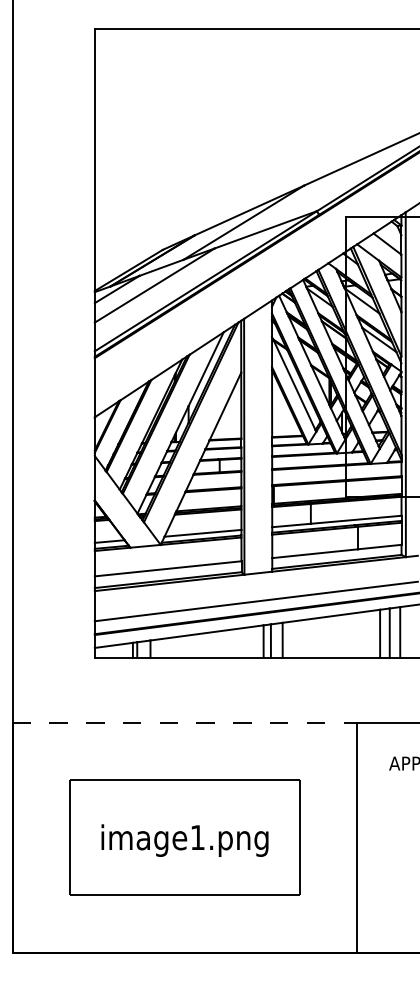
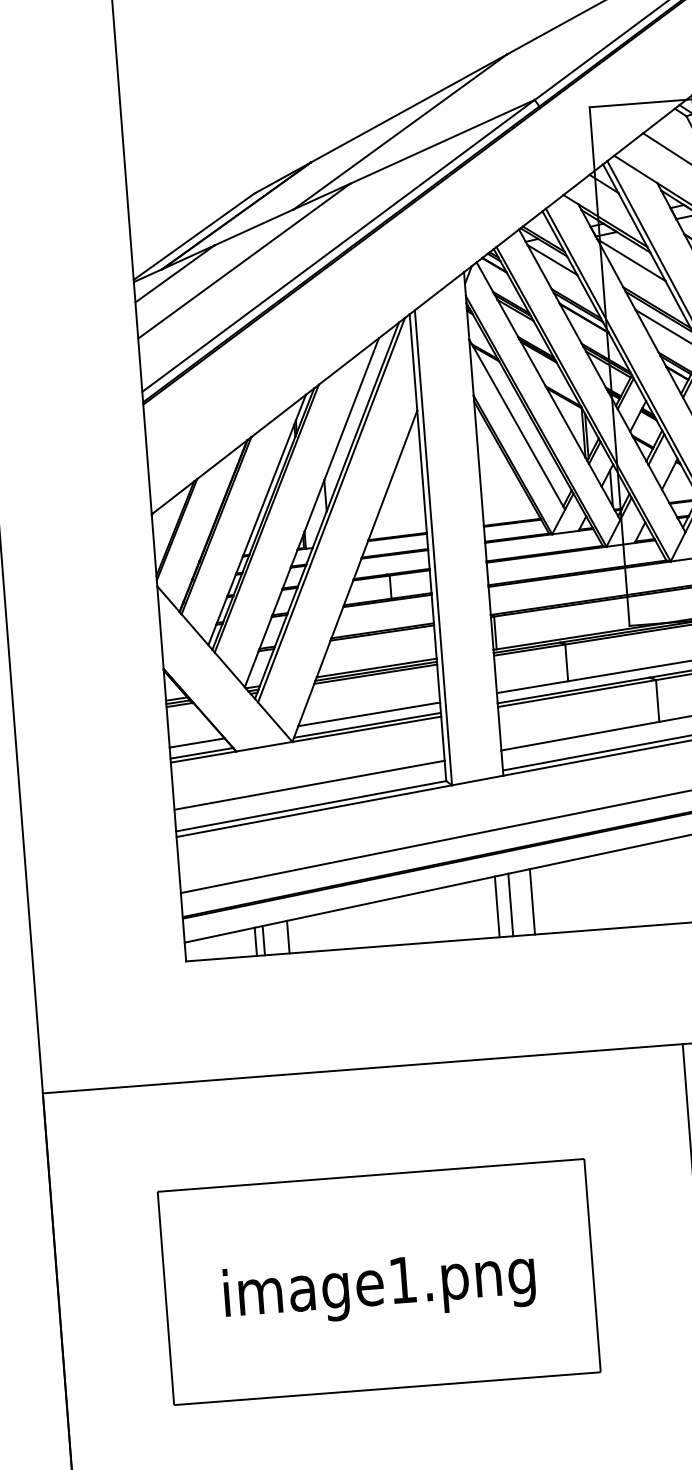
line: (185, 722) -> (363, 1068), dashed -> solid

